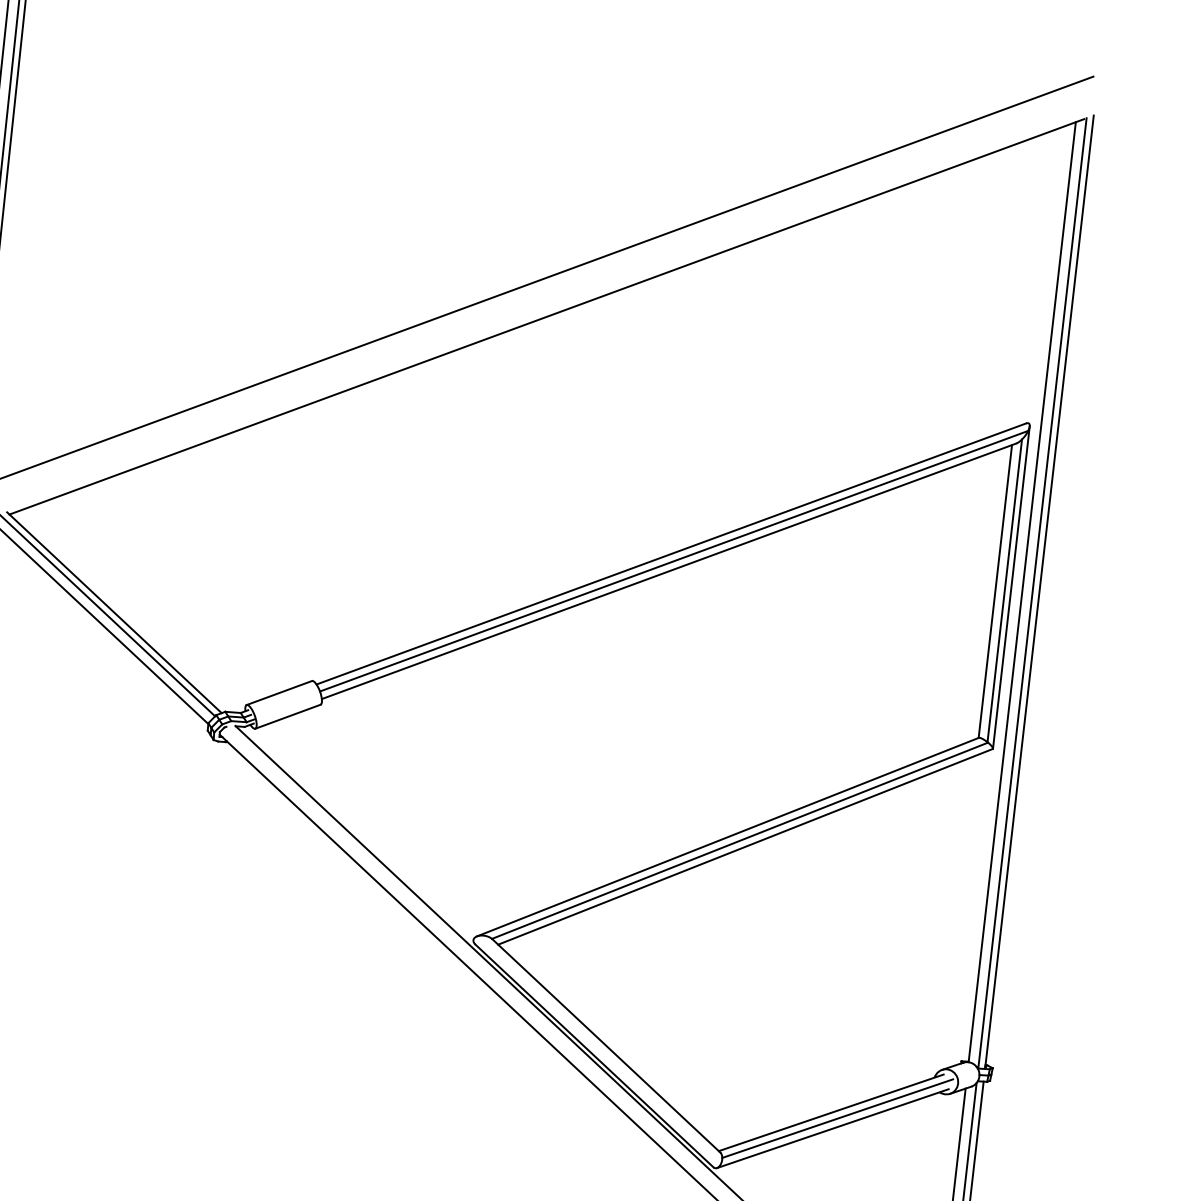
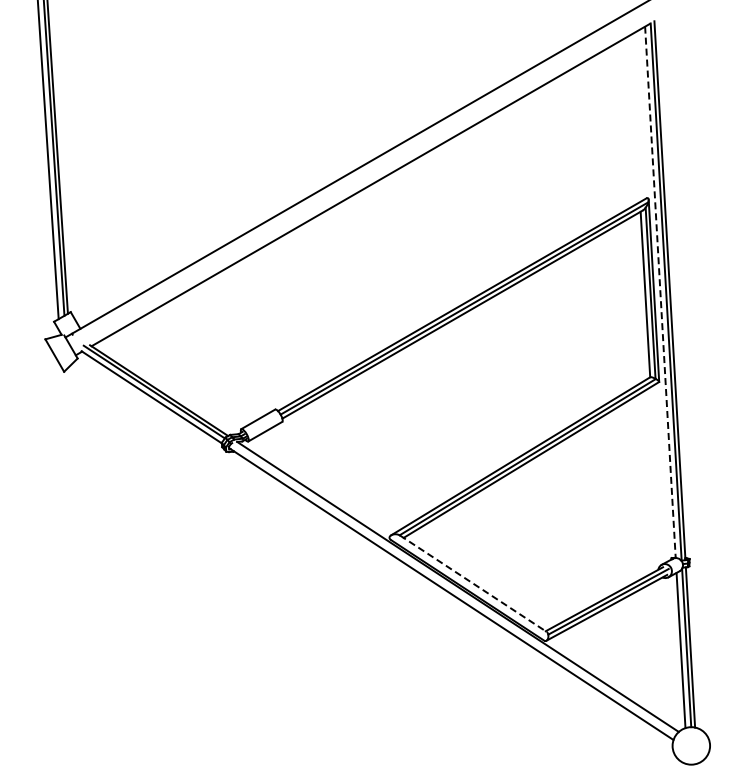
line: (1022, 592) -> (660, 292), solid -> dashed
line: (606, 1045) -> (473, 583), solid -> dashed

